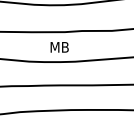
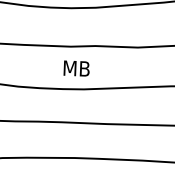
text: (59, 47) -> (76, 68), moved

